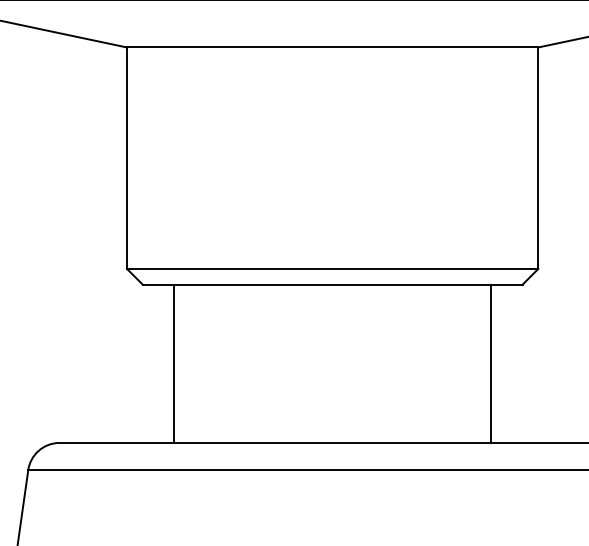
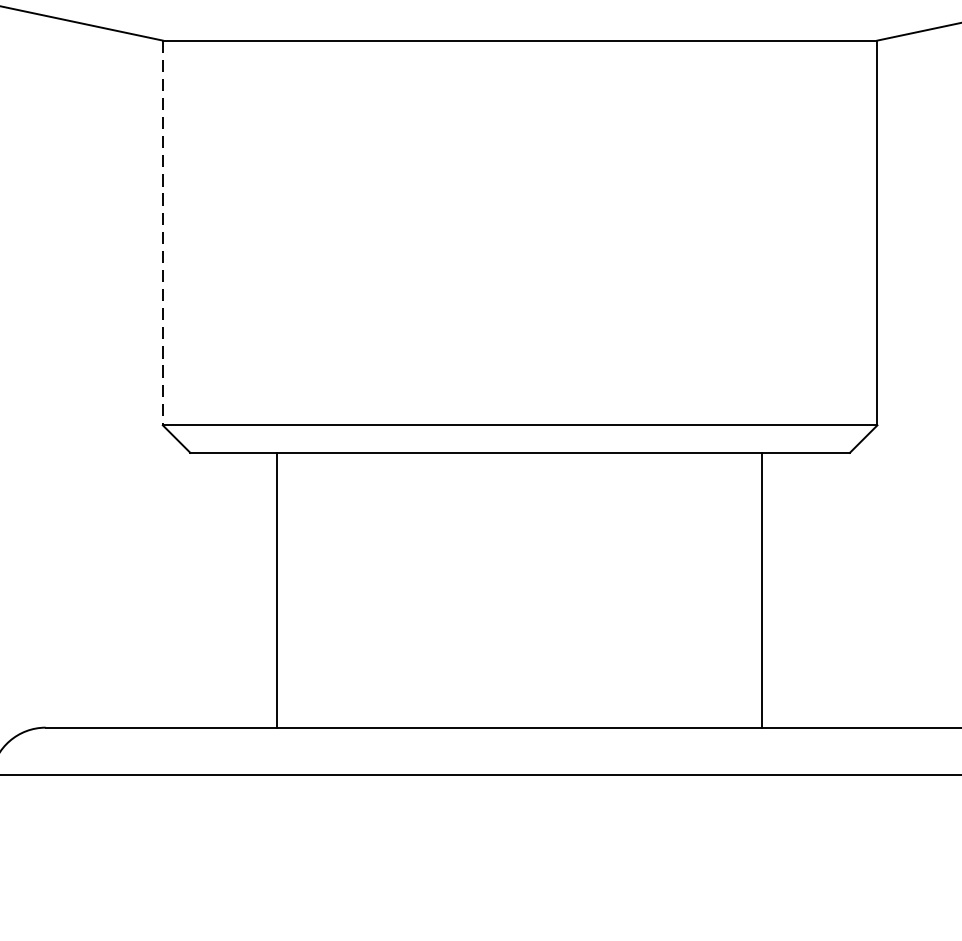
line: (127, 158) -> (163, 233), solid -> dashed
line: (174, 363) -> (276, 589), moved
line: (490, 363) -> (761, 589), moved

